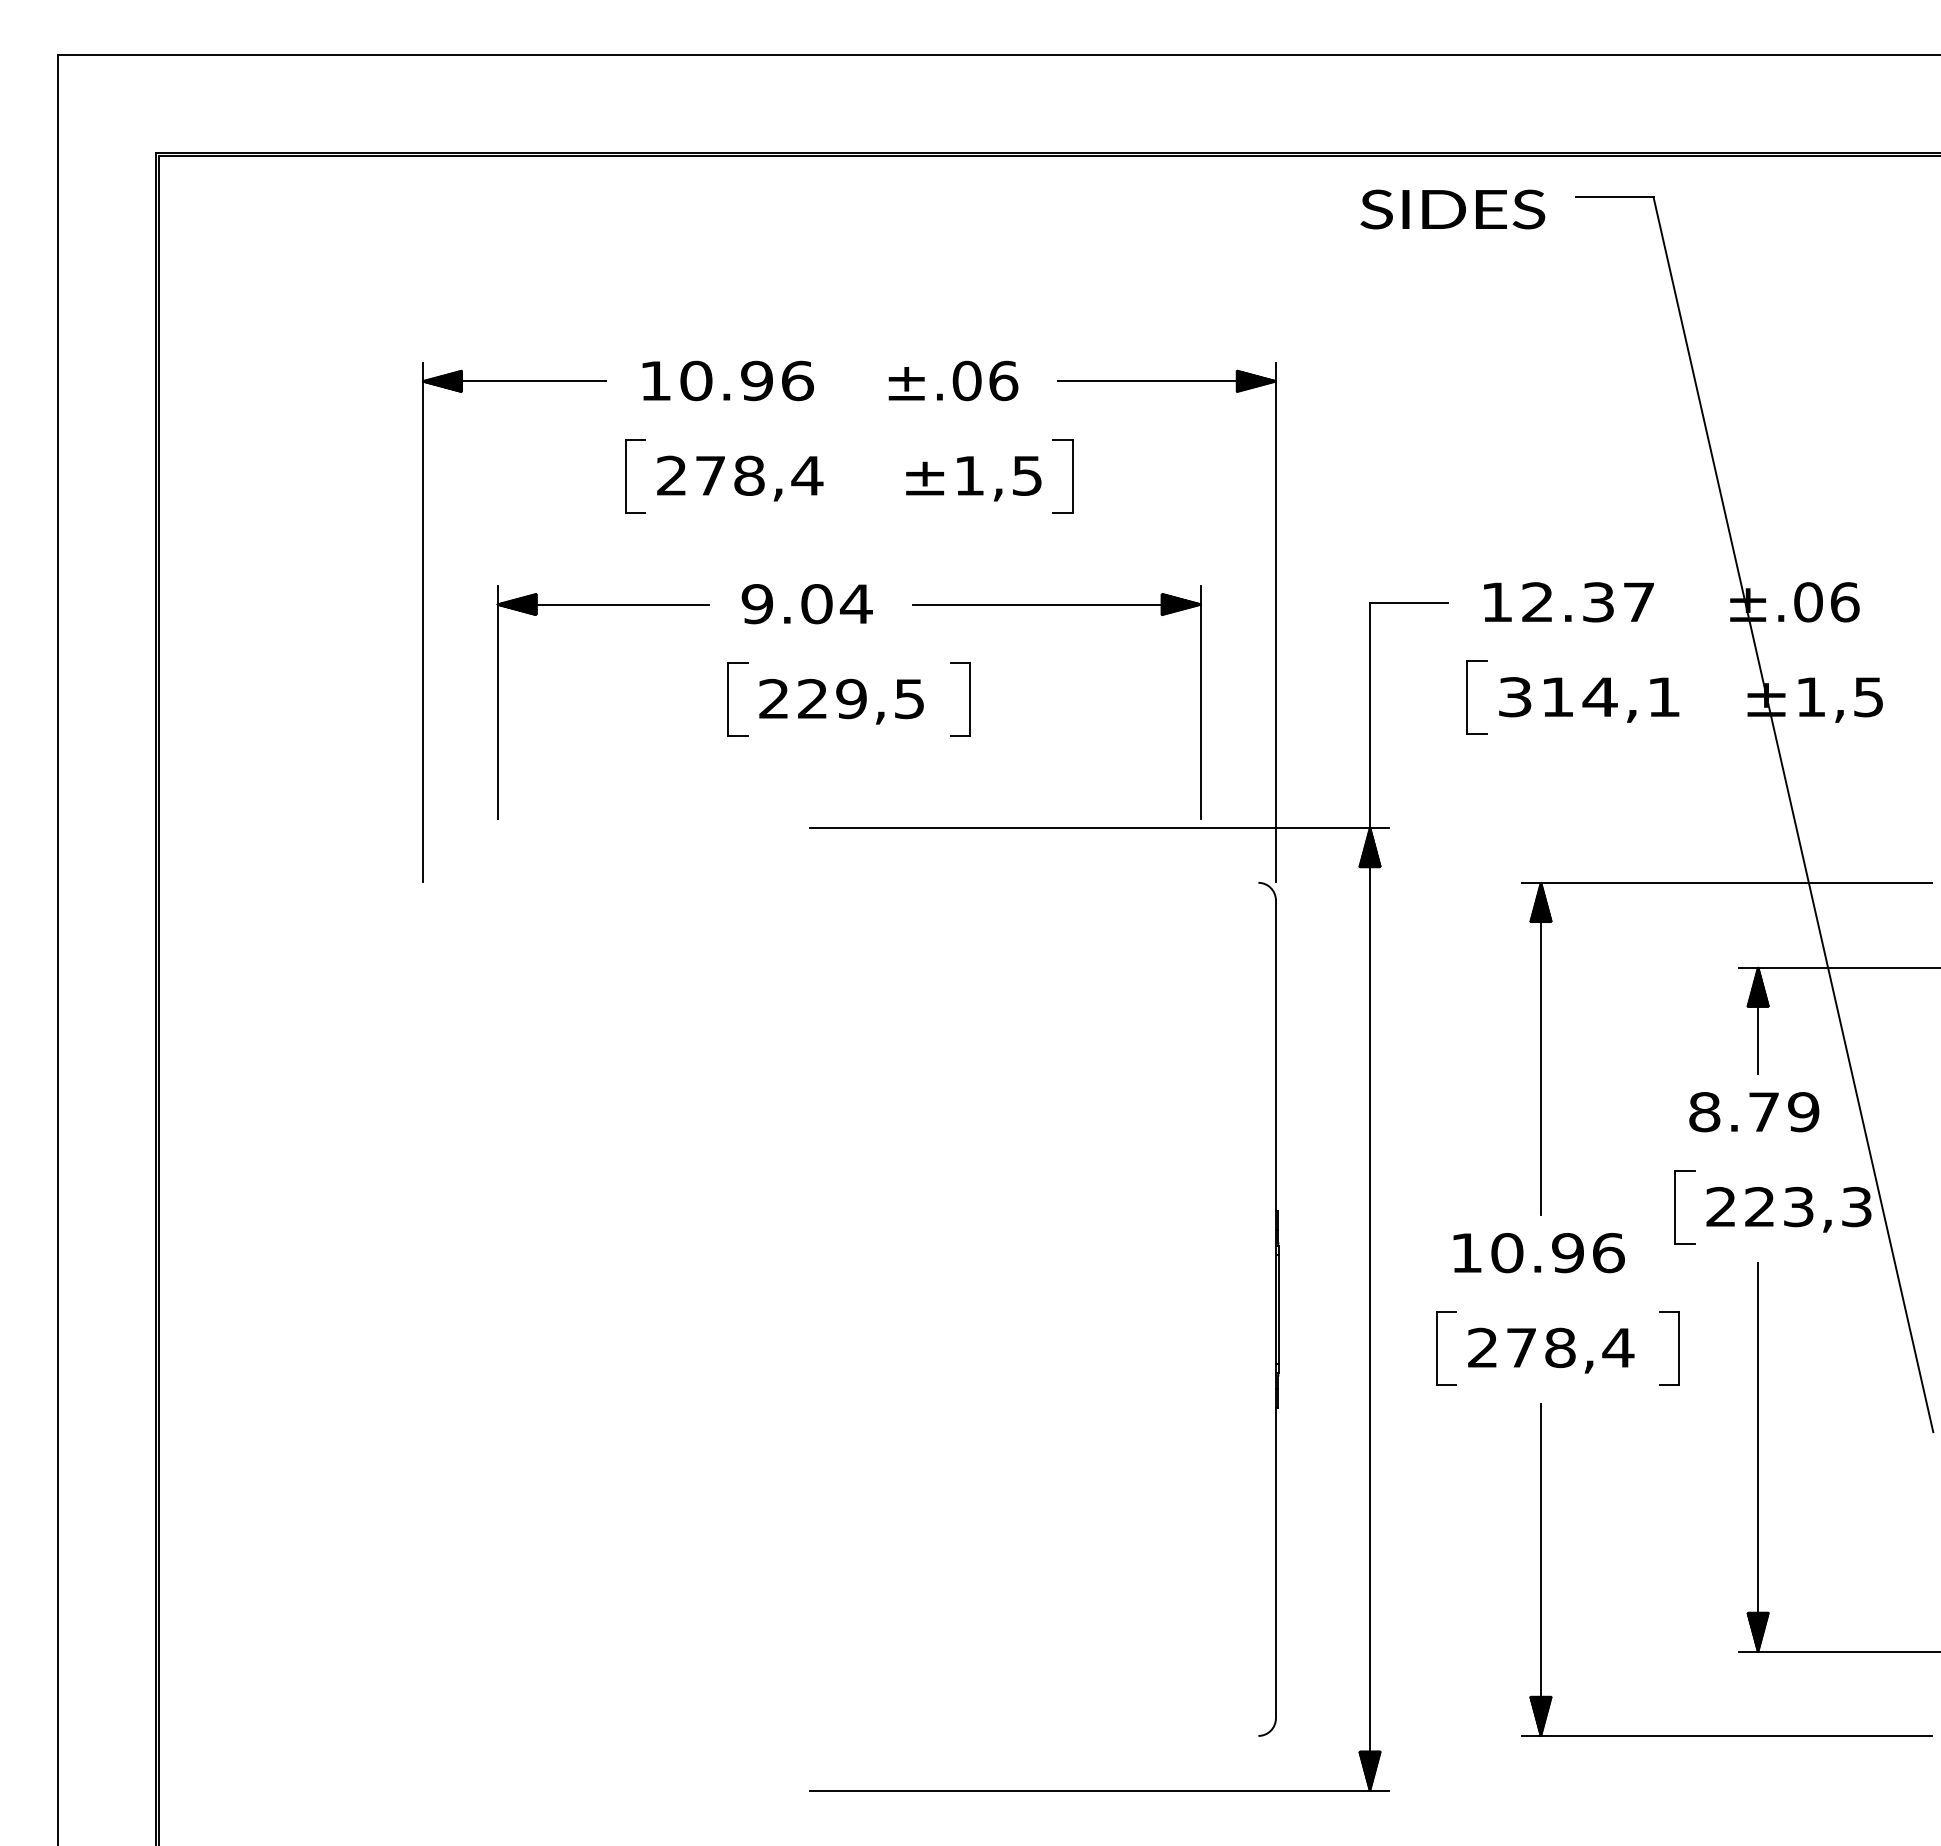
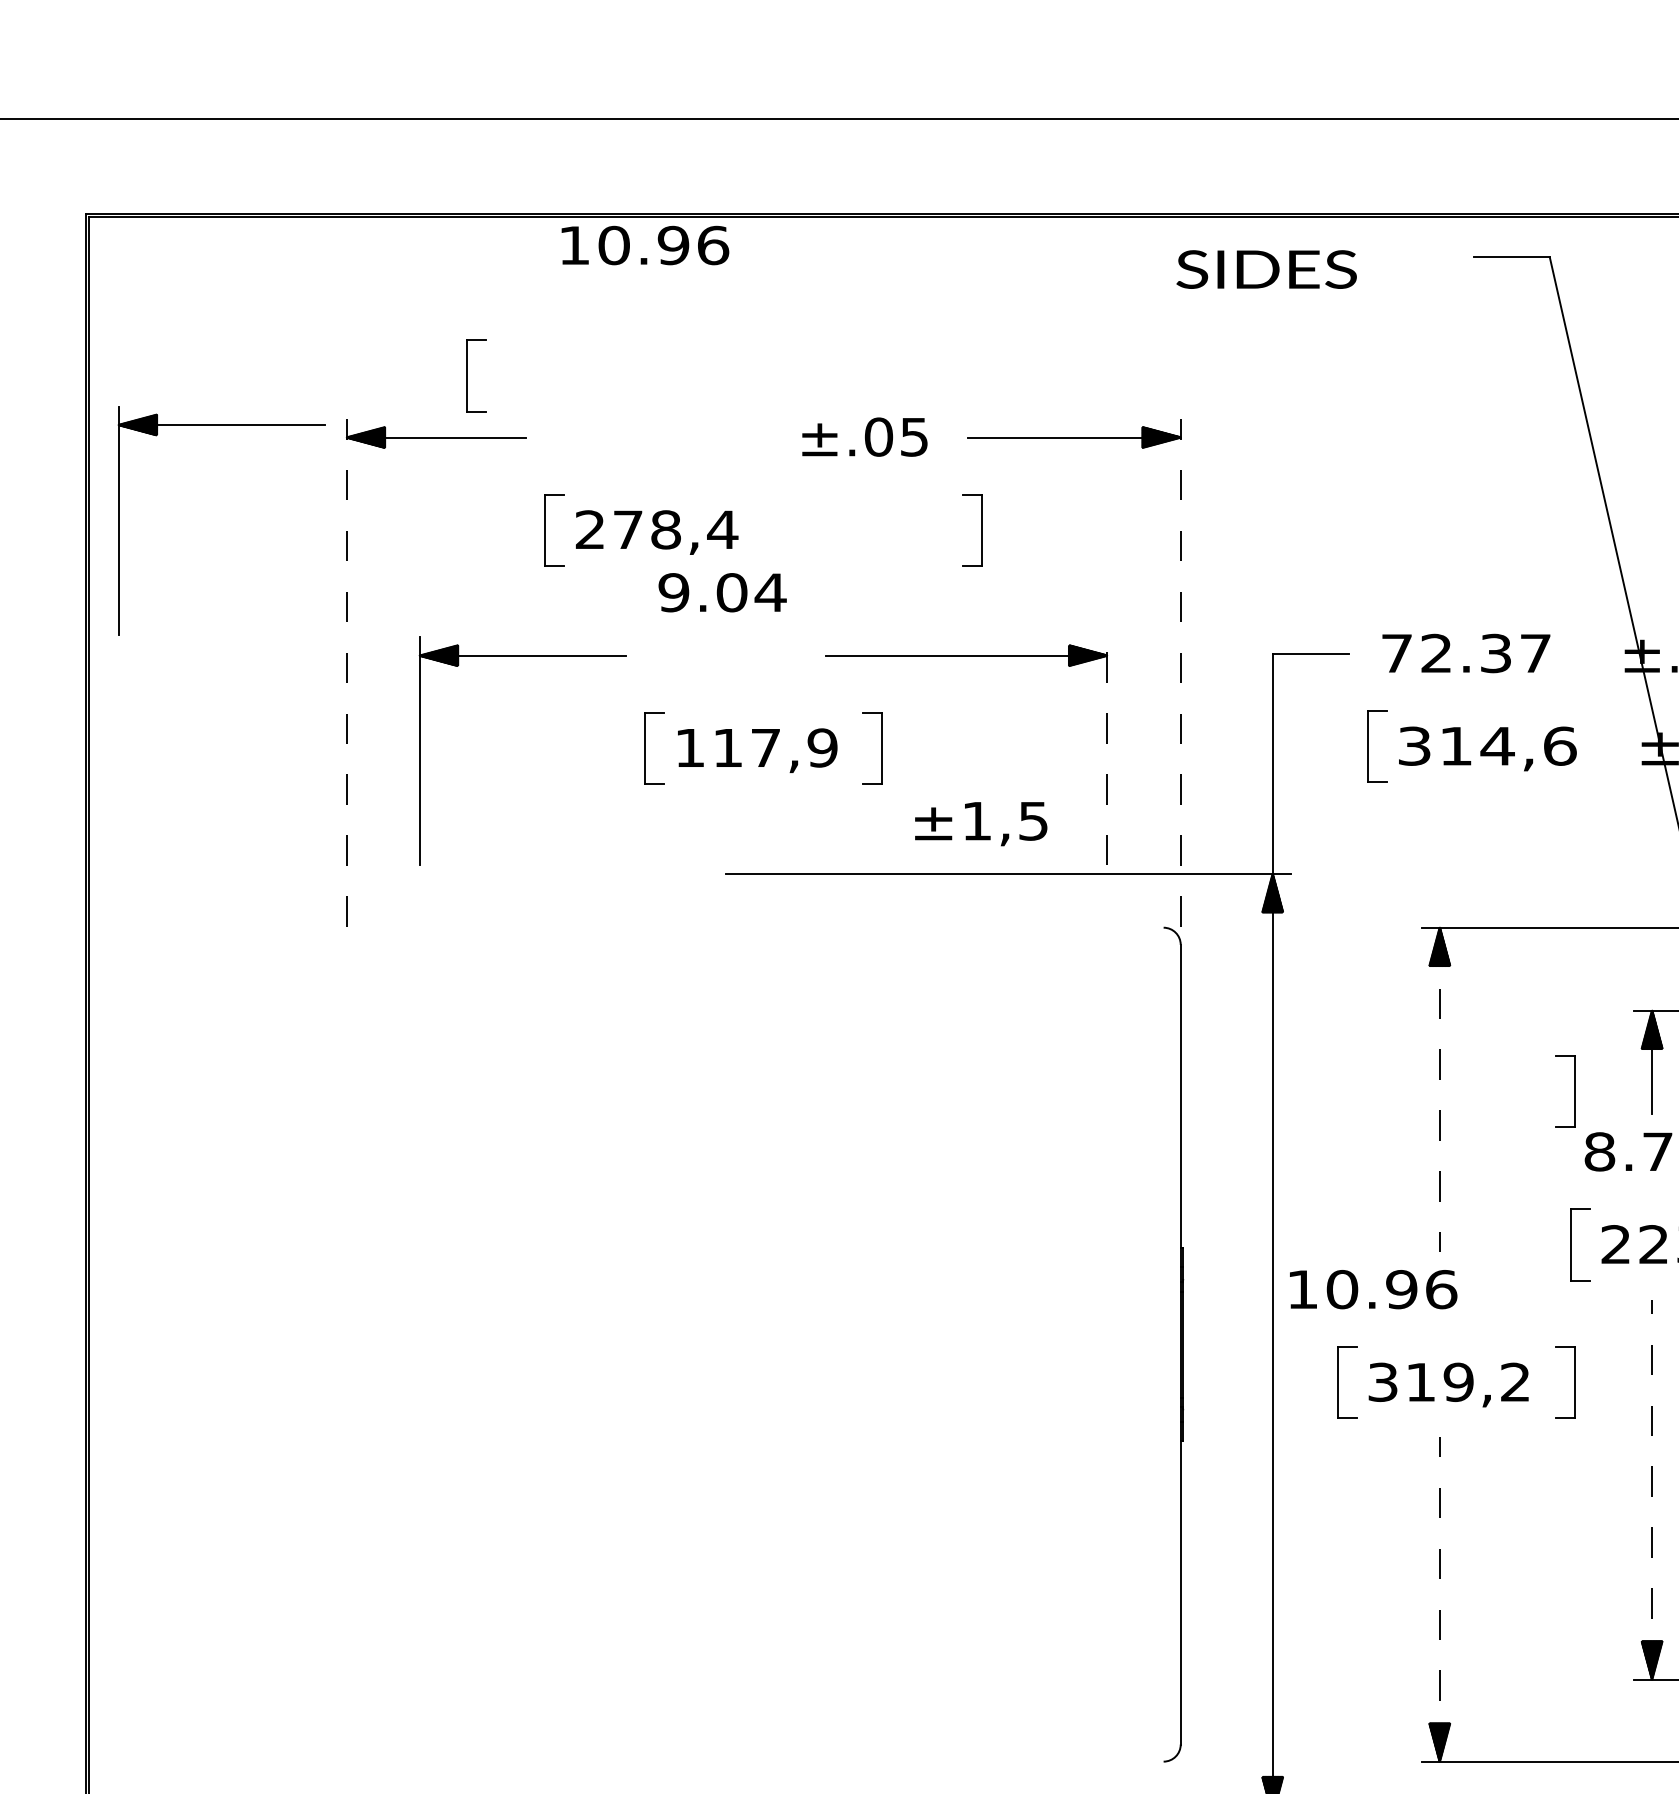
text: (1452, 209) -> (1266, 269), moved
part: (546, 318) -> (467, 376), added
part: (294, 369) -> (221, 425), added
text: (727, 380) -> (644, 245), moved
text: (1003, 380) -> (914, 436), ±.06 -> ±.05
text: (973, 478) -> (980, 823), moved
text: (1497, 601) -> (1397, 652), 12.37 -> 72.37
text: (806, 604) -> (721, 593), moved
line: (422, 621) -> (346, 672), solid -> dashed
line: (1275, 621) -> (1180, 672), solid -> dashed
text: (1664, 697) -> (1560, 746), 314,1 -> 314,6
text: (841, 698) -> (756, 747), 229,5 -> 117,9
line: (1200, 702) -> (1107, 751), solid -> dashed
line: (1540, 1048) -> (1439, 1089), solid -> dashed
part: (1678, 1050) -> (1574, 1091), added
text: (1538, 1253) -> (1372, 1290), moved
text: (1551, 1347) -> (1450, 1381), 278,4 -> 319,2
line: (1758, 1457) -> (1652, 1489), solid -> dashed
line: (1540, 1570) -> (1439, 1599), solid -> dashed

